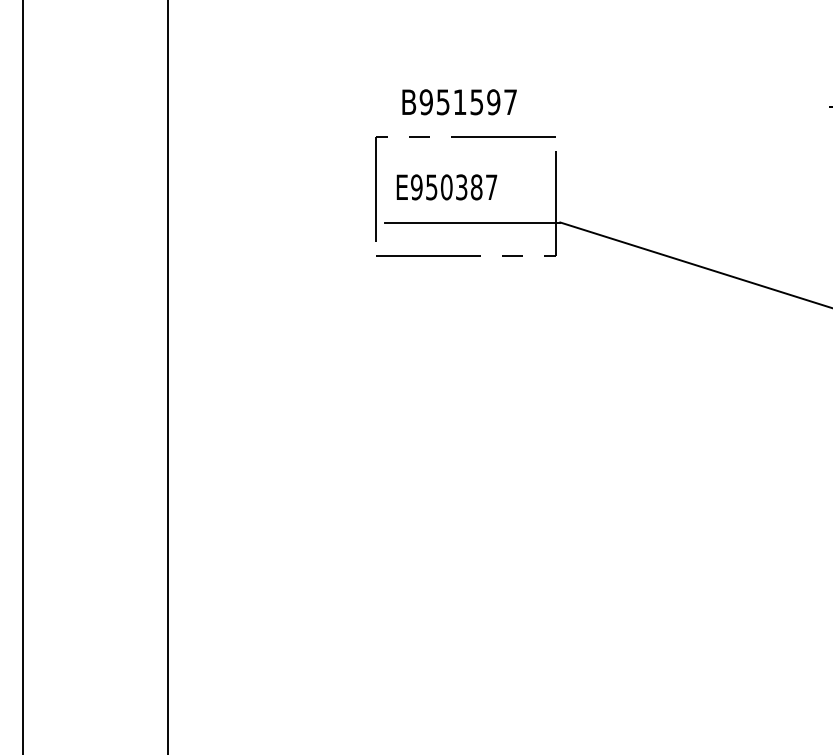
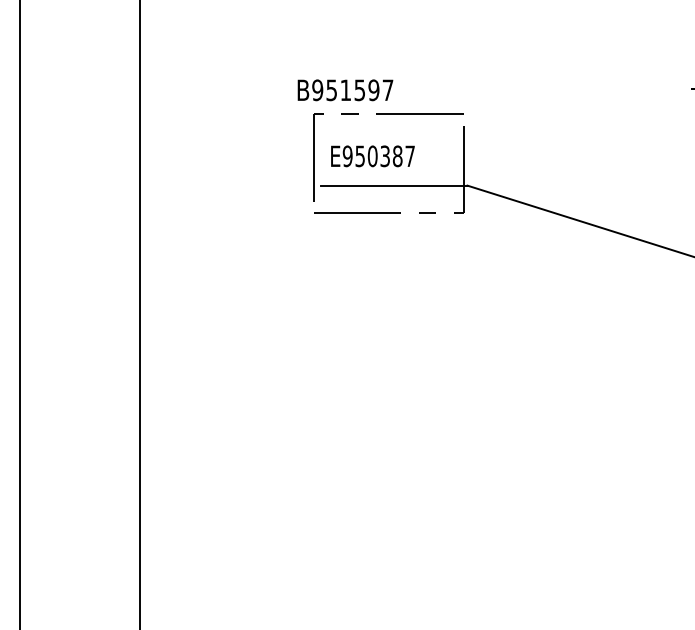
text: (459, 102) -> (345, 90), moved

